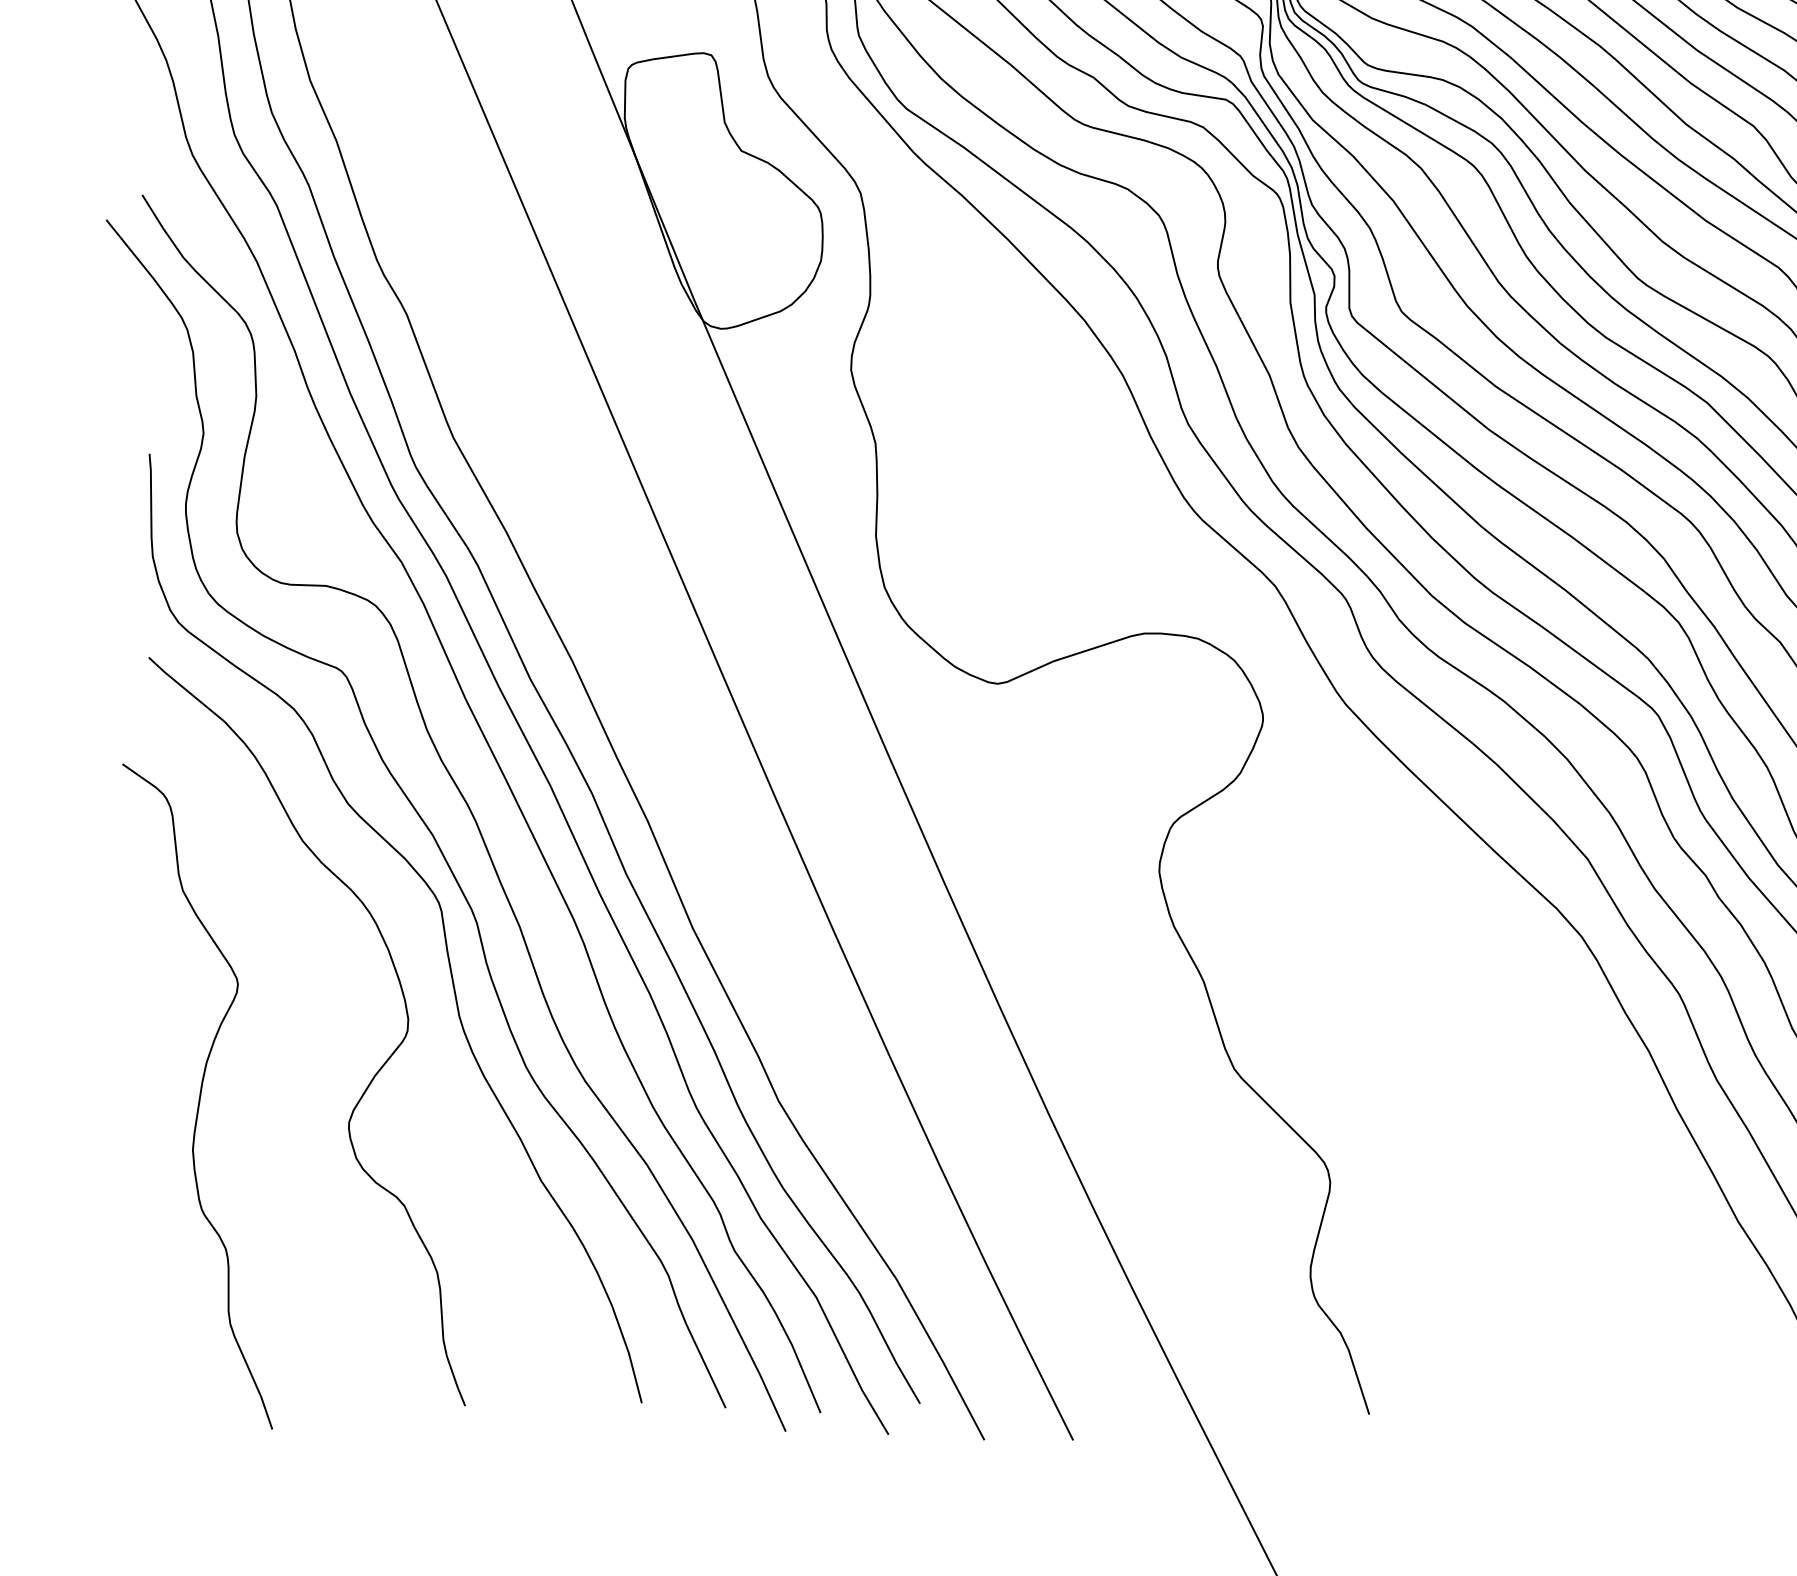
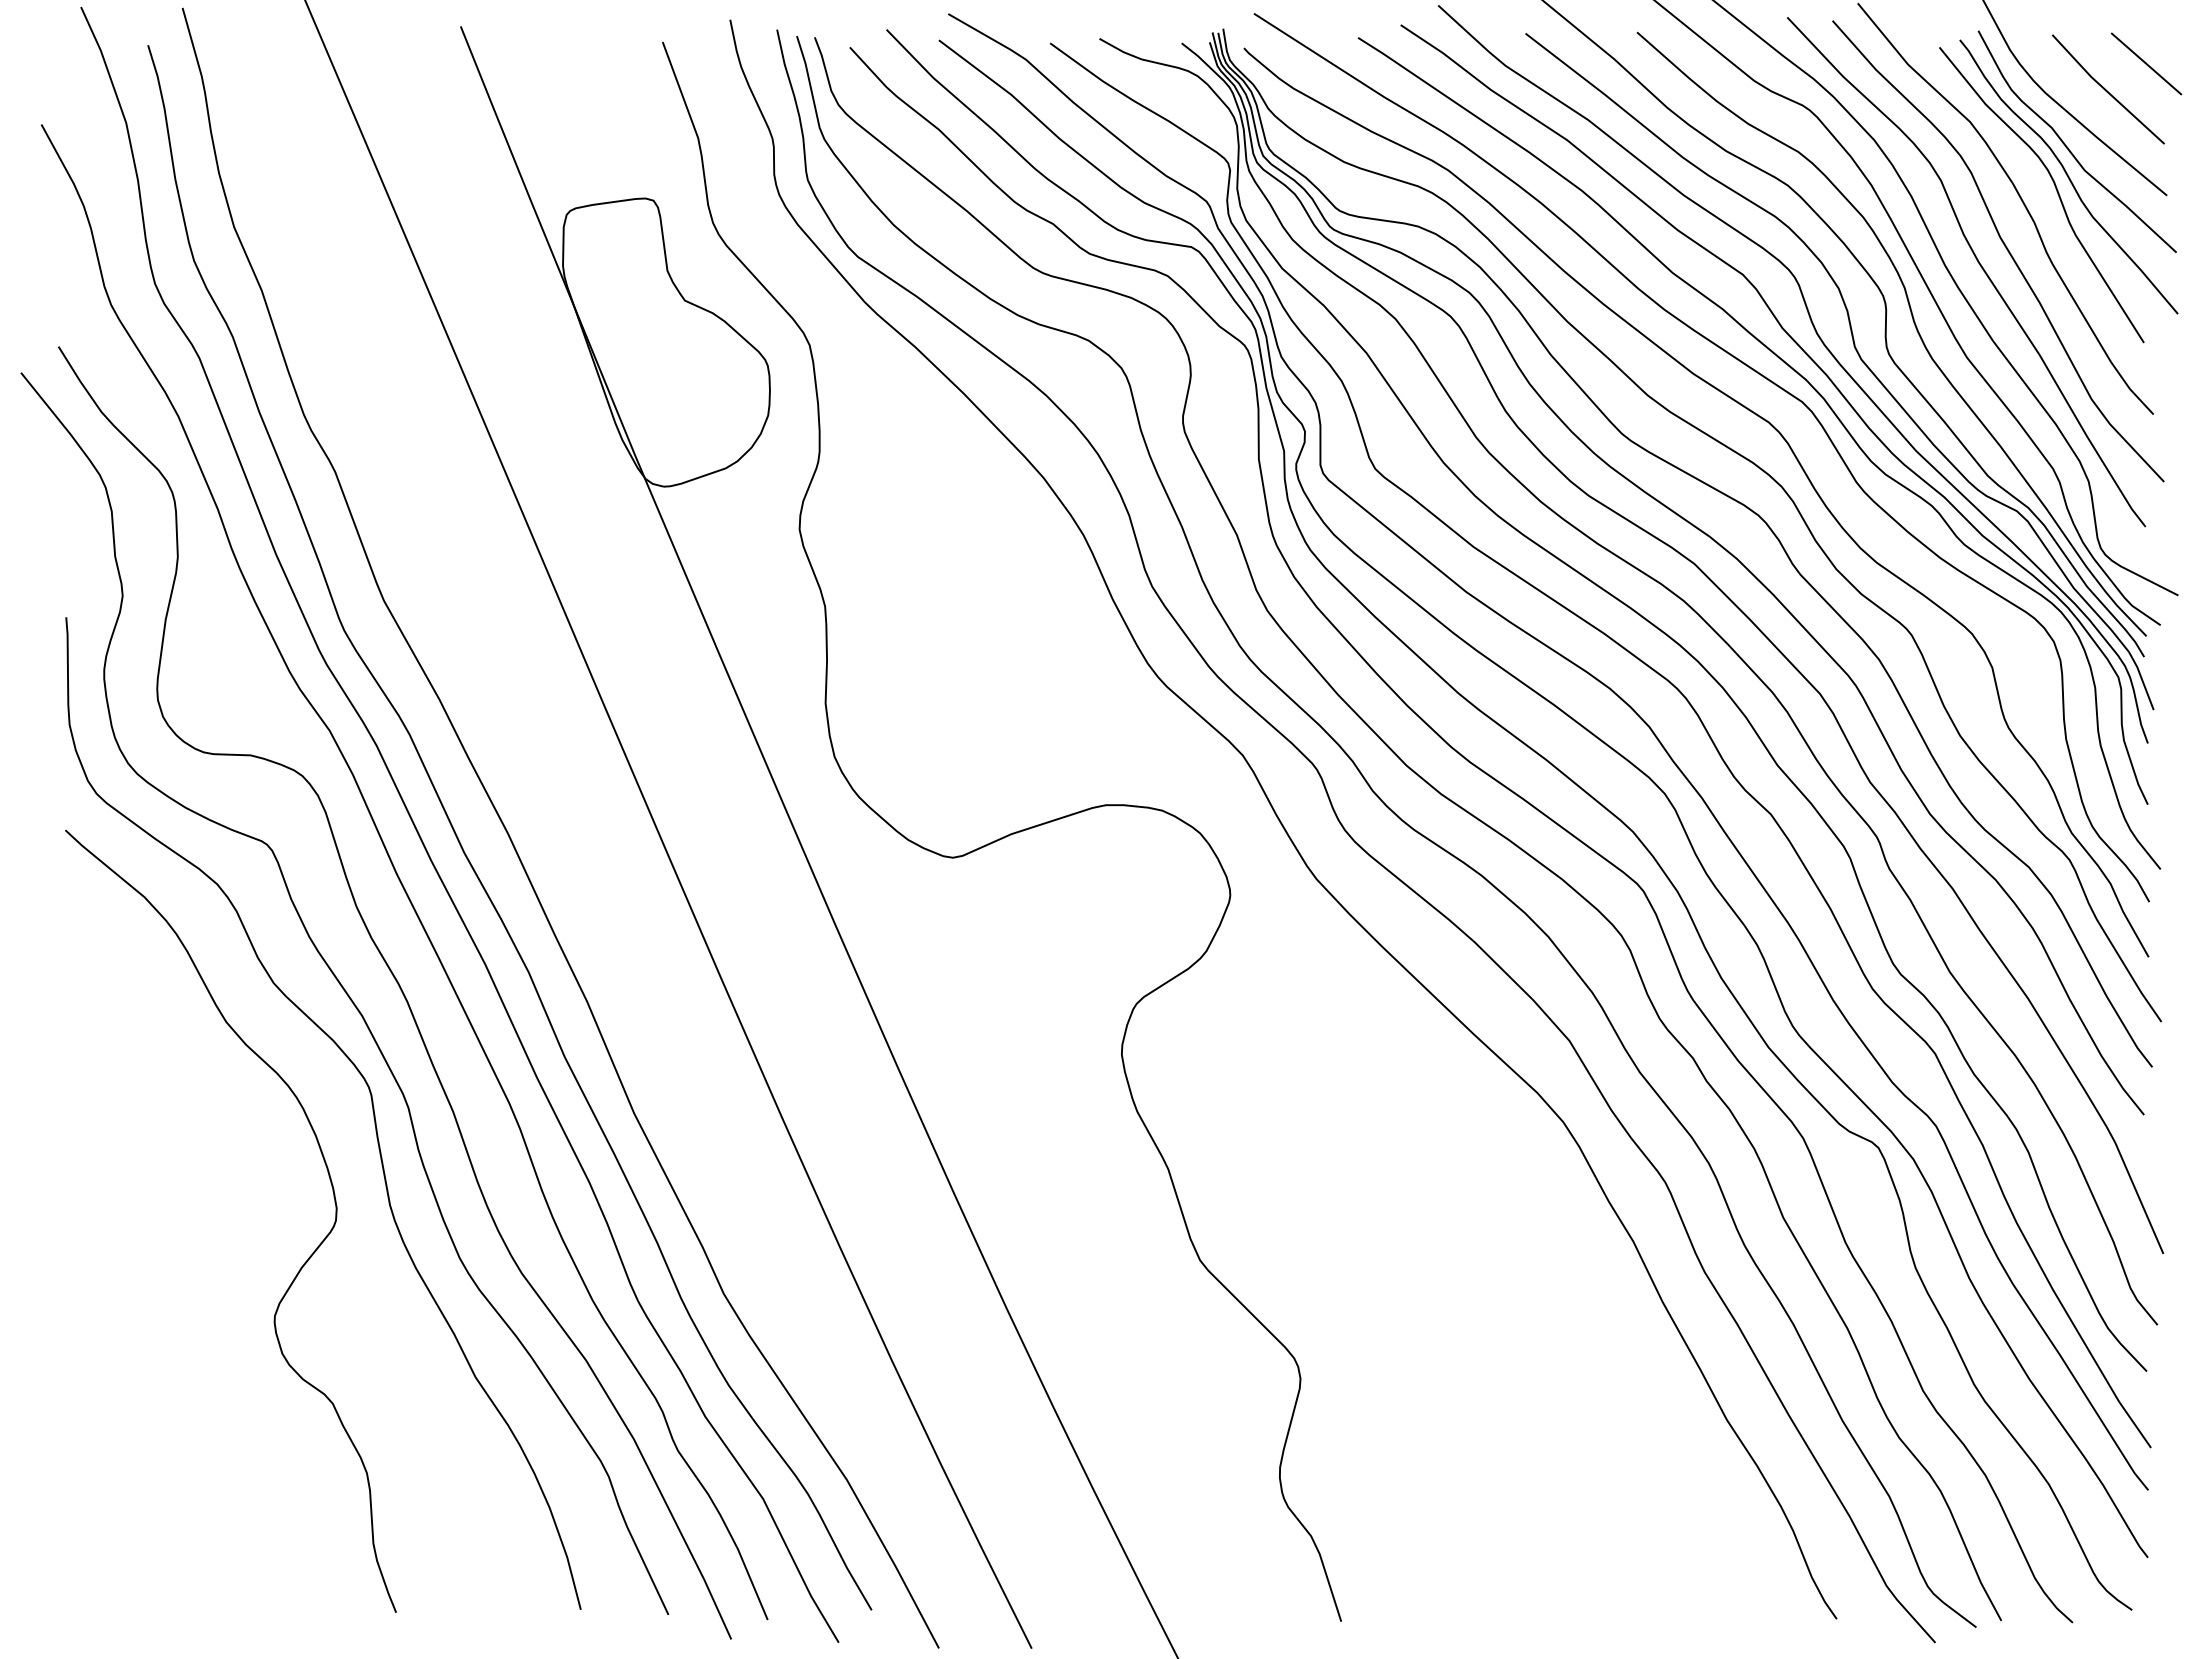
curve: (199, 1096) -> (118, 1289), removed

